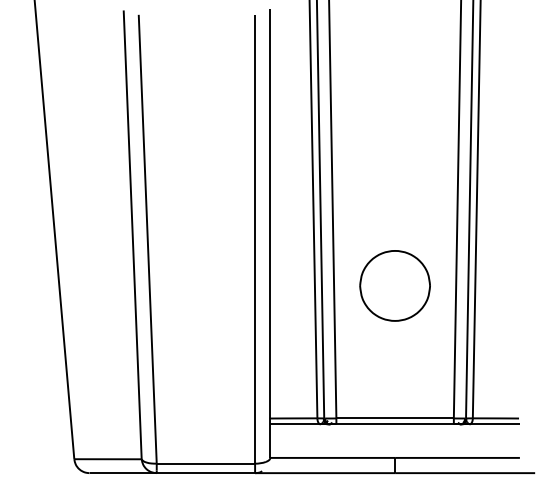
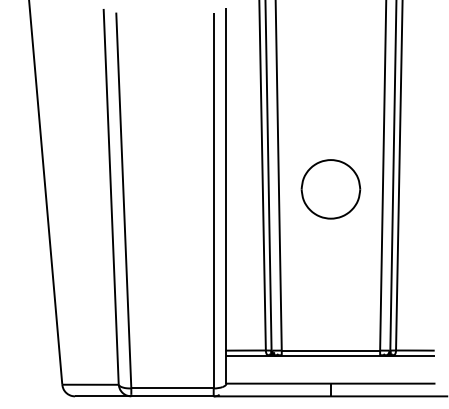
part: (394, 285) -> (330, 189), moved

